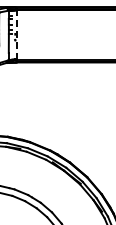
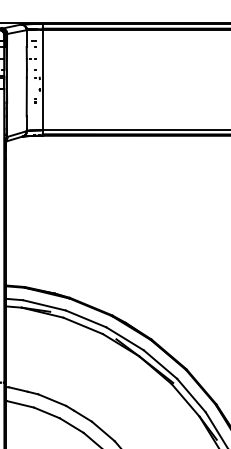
line: (16, 35) -> (42, 80), dashed -> solid

